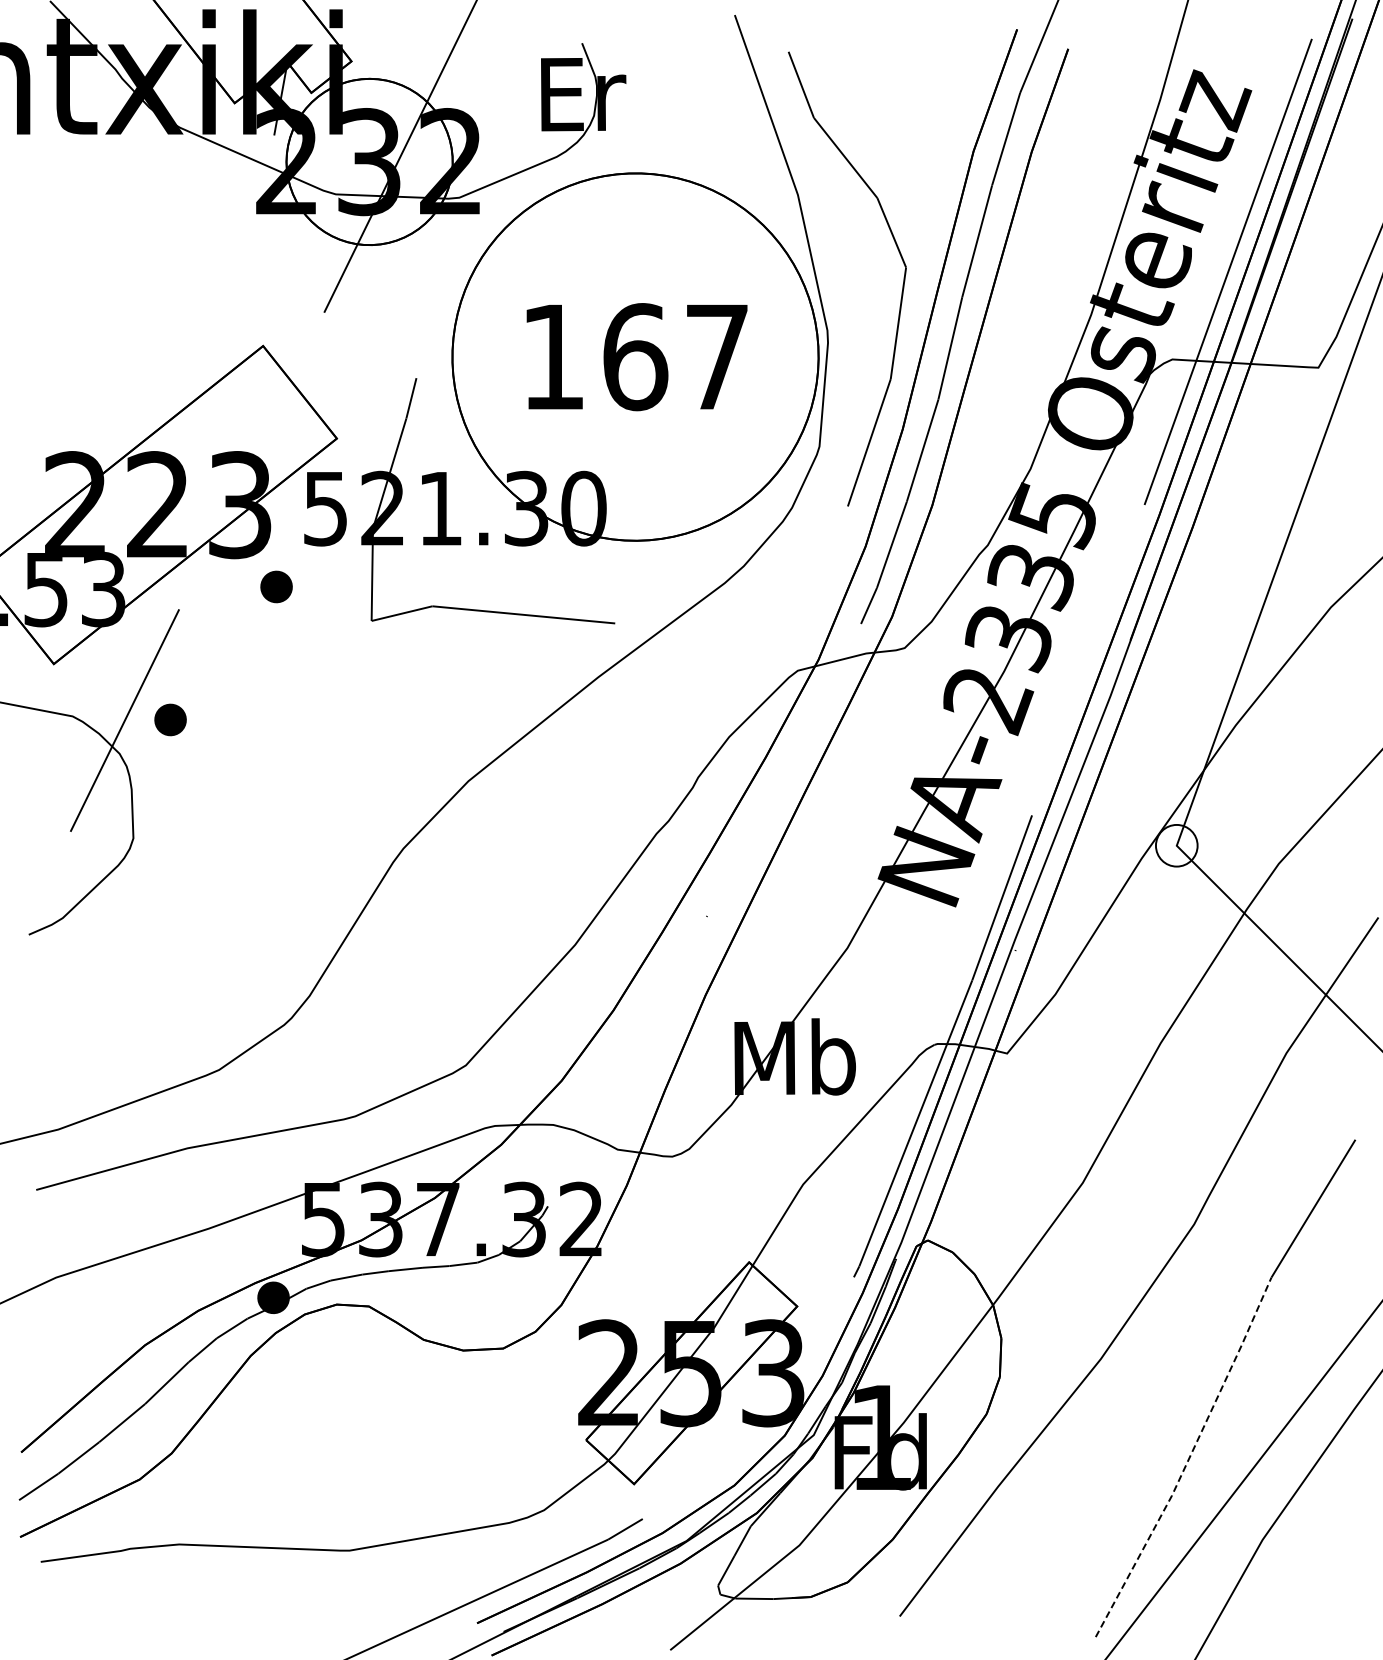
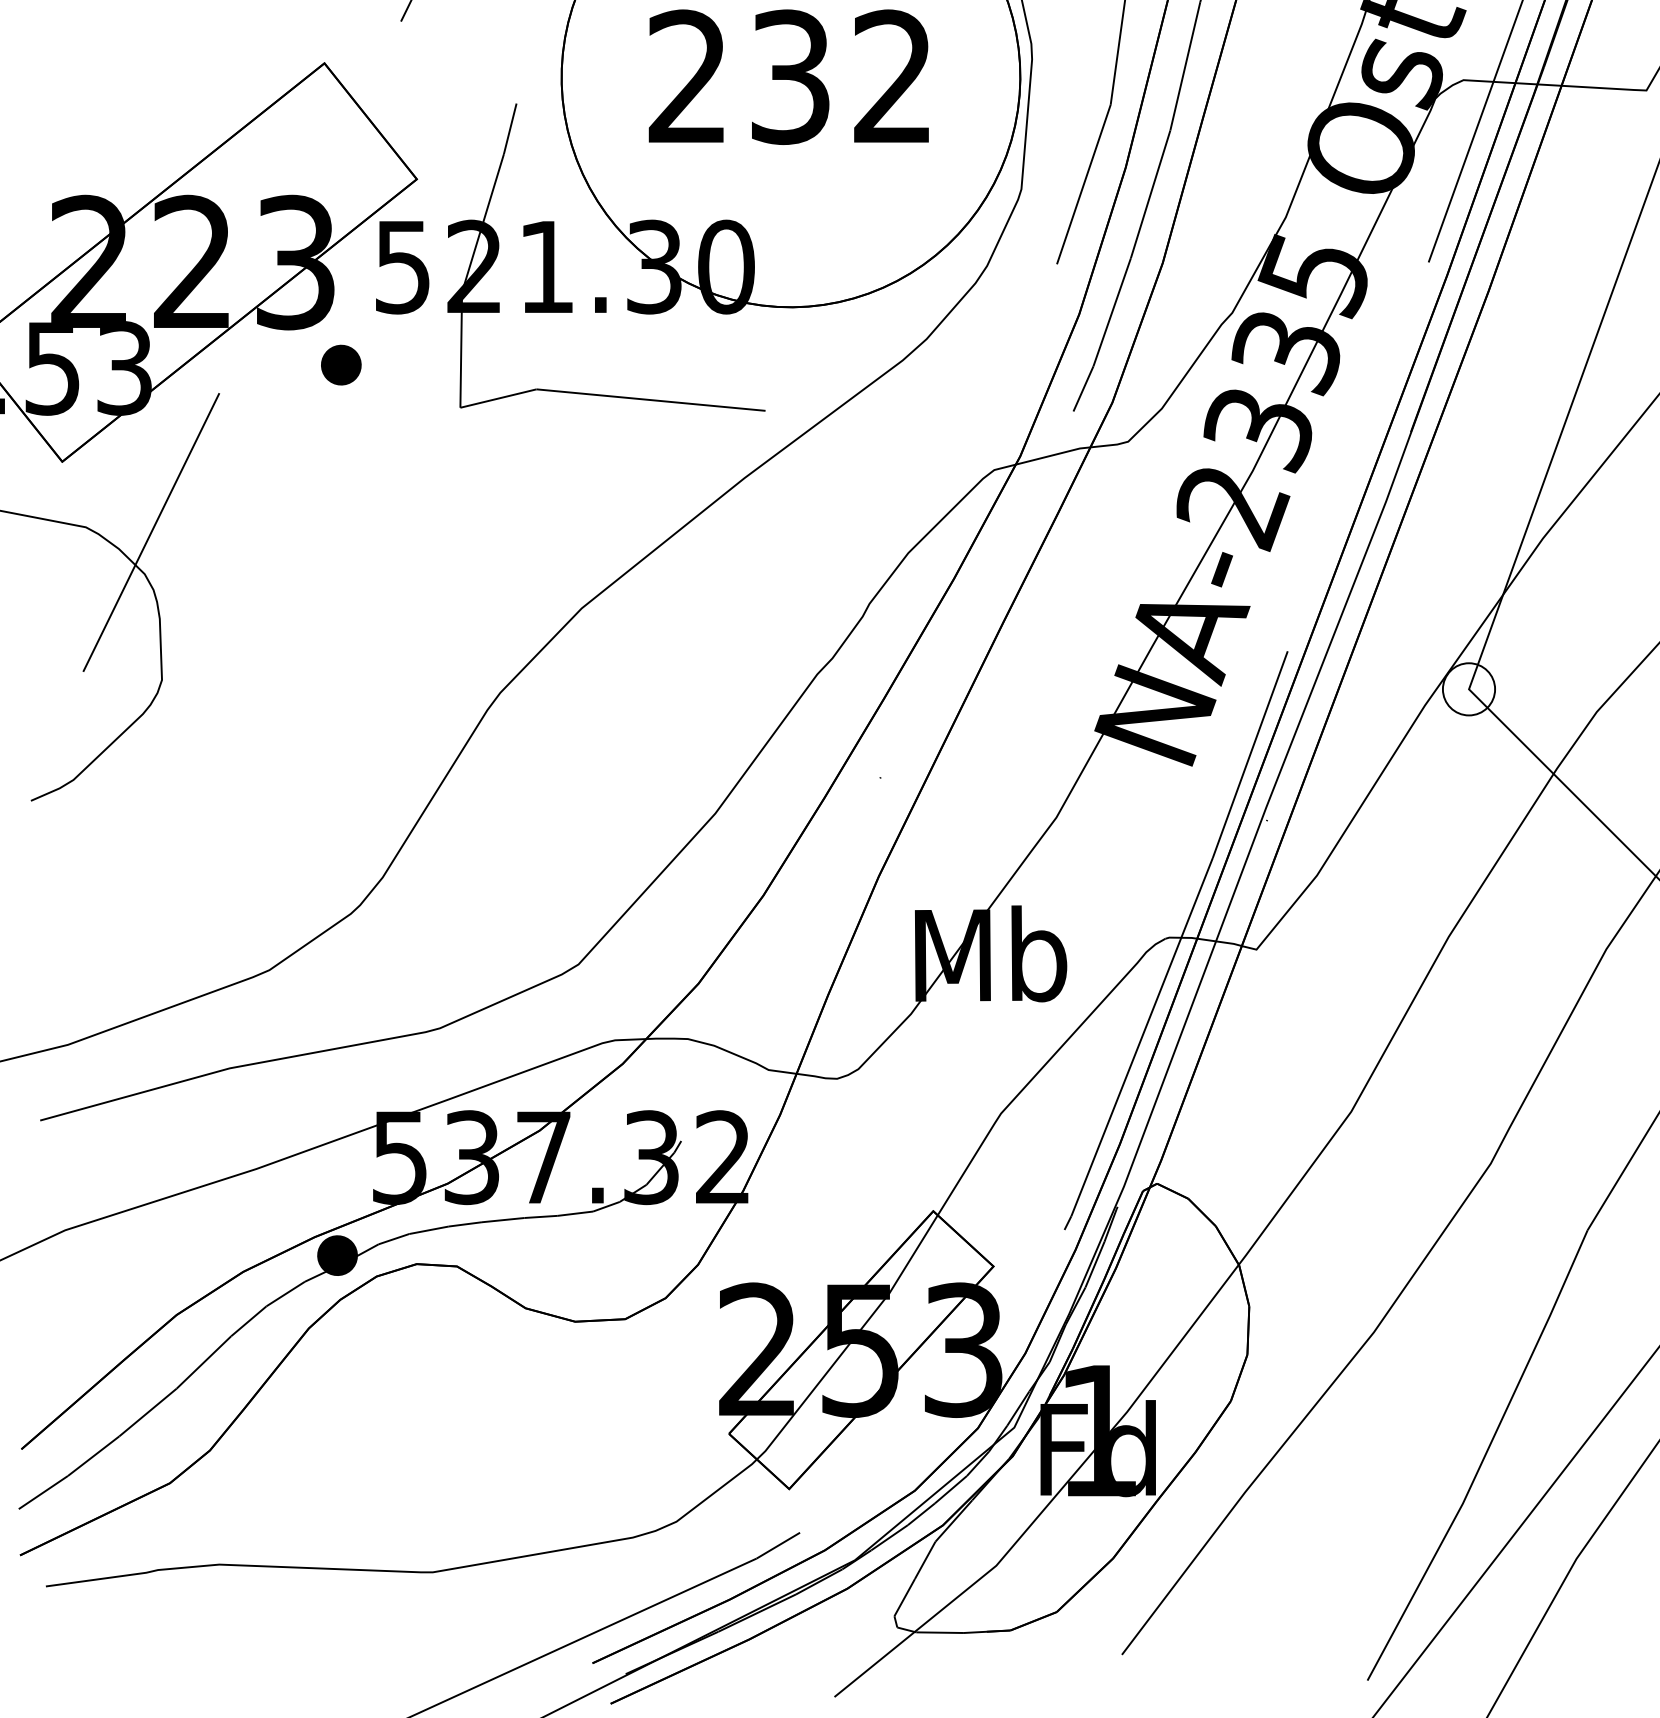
text: (634, 357) -> (789, 77), 167 -> 232
part: (170, 719) -> (208, 531), removed
line: (1188, 1459) -> (1483, 1458), dashed -> solid

